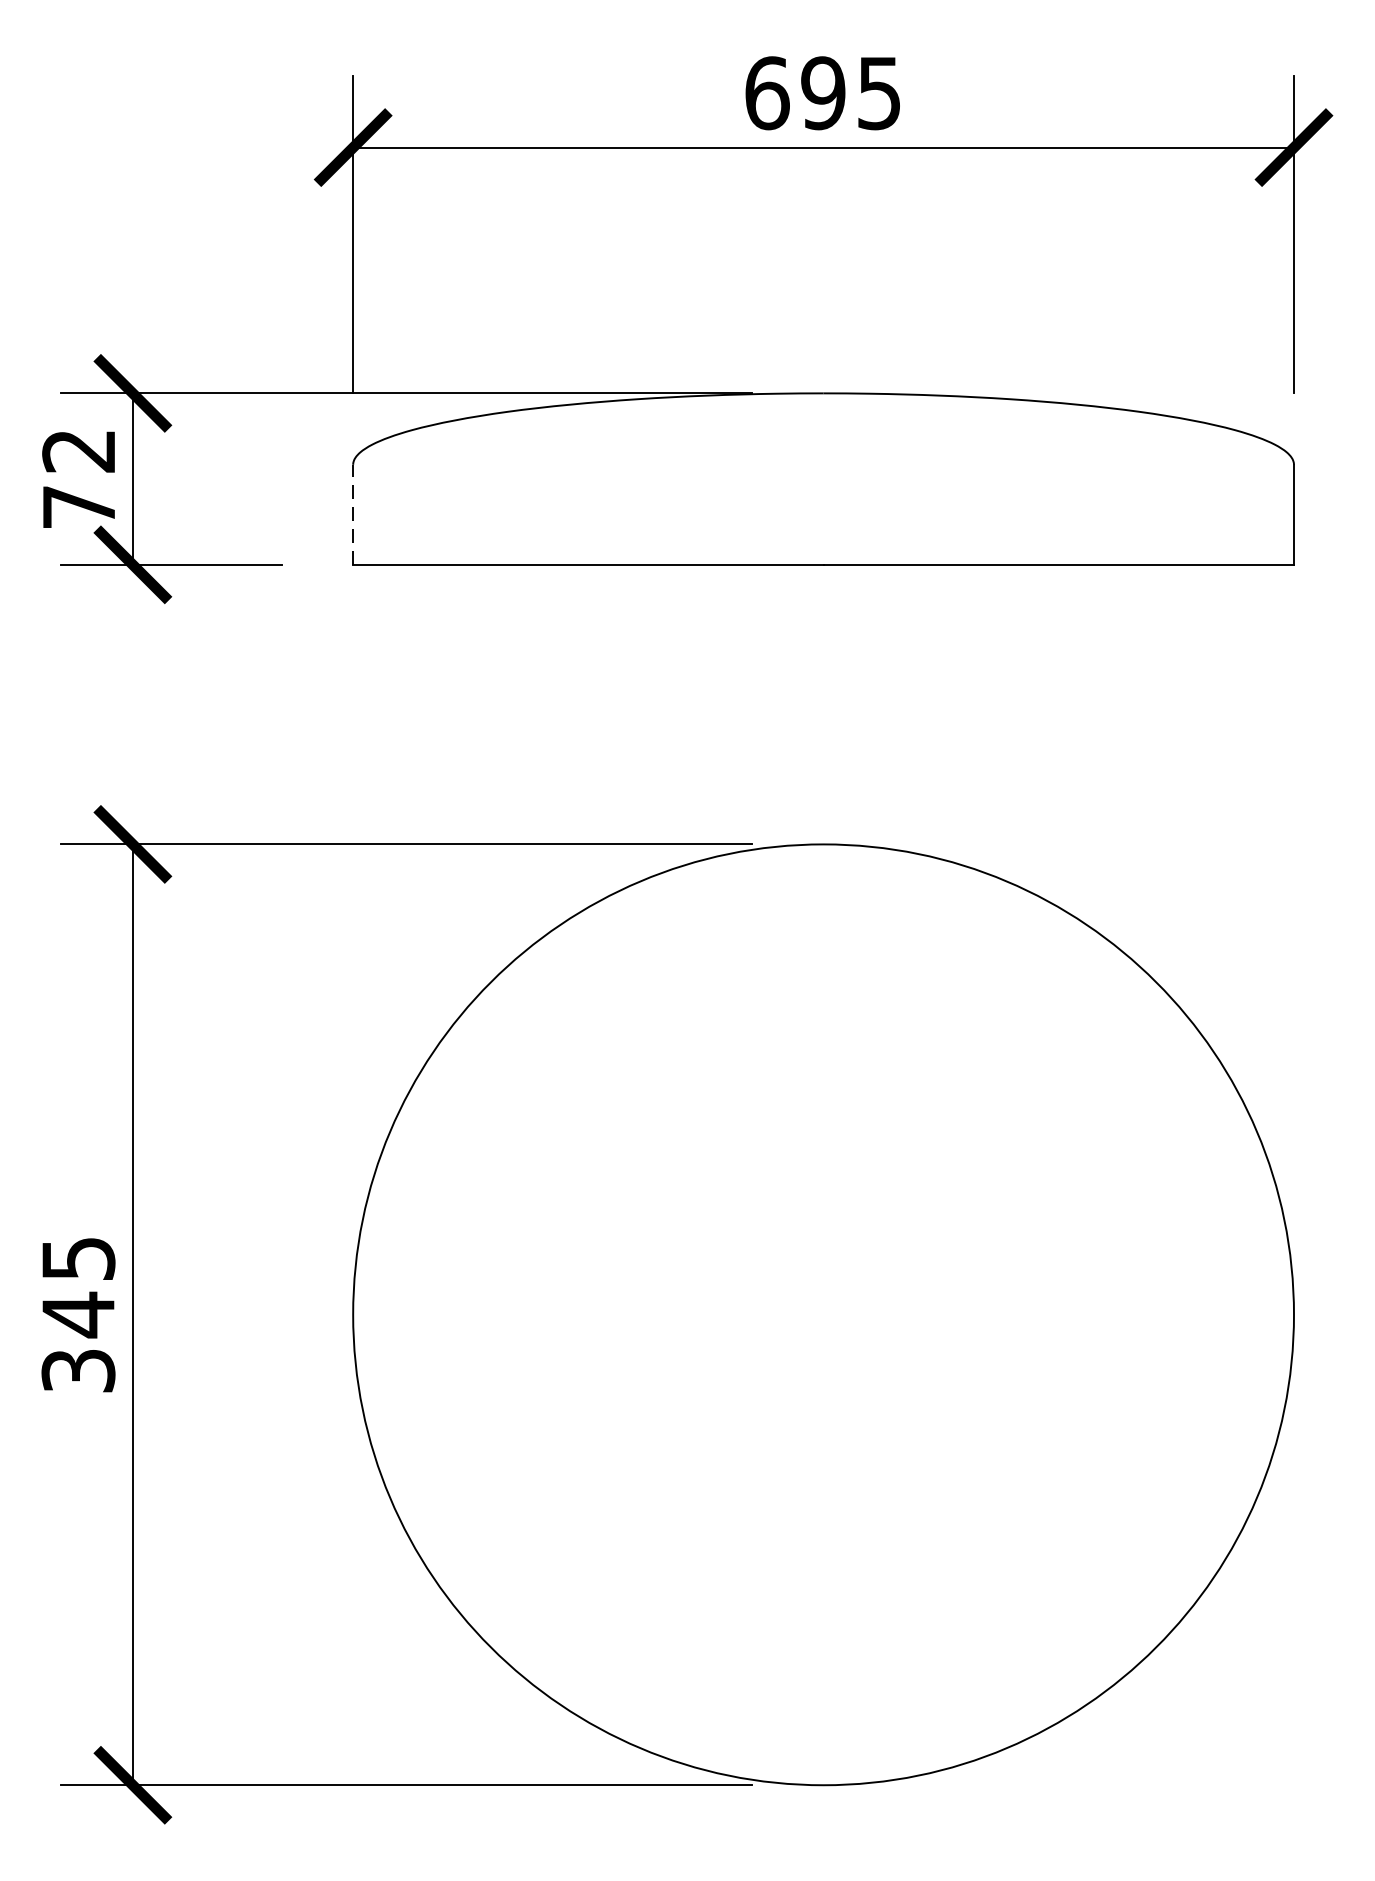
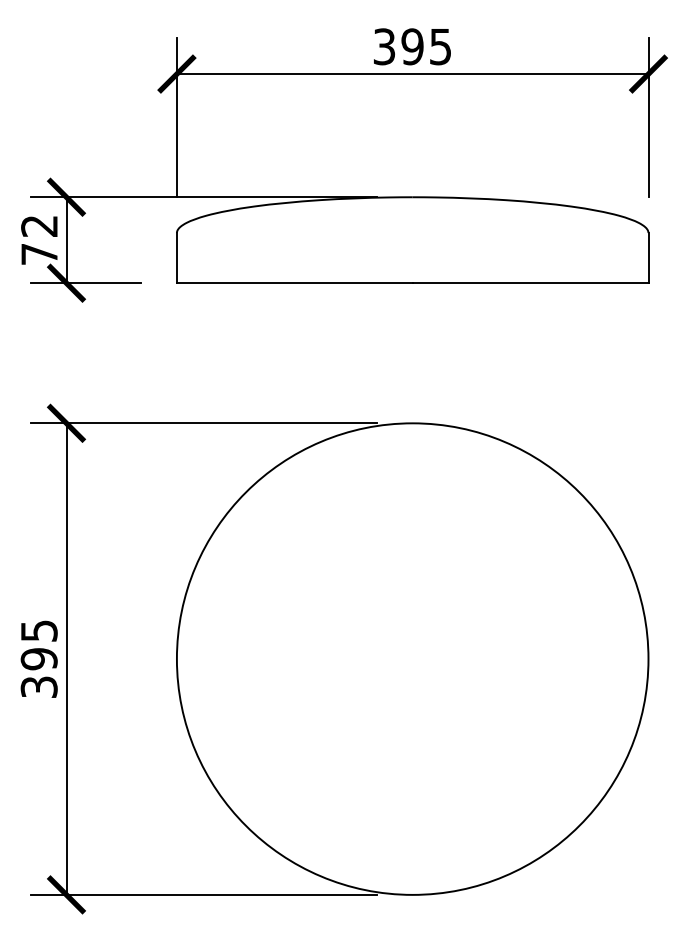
text: (767, 92) -> (384, 46), 695 -> 395
line: (352, 513) -> (176, 257), dashed -> solid
text: (76, 1313) -> (38, 658), 345 -> 395

